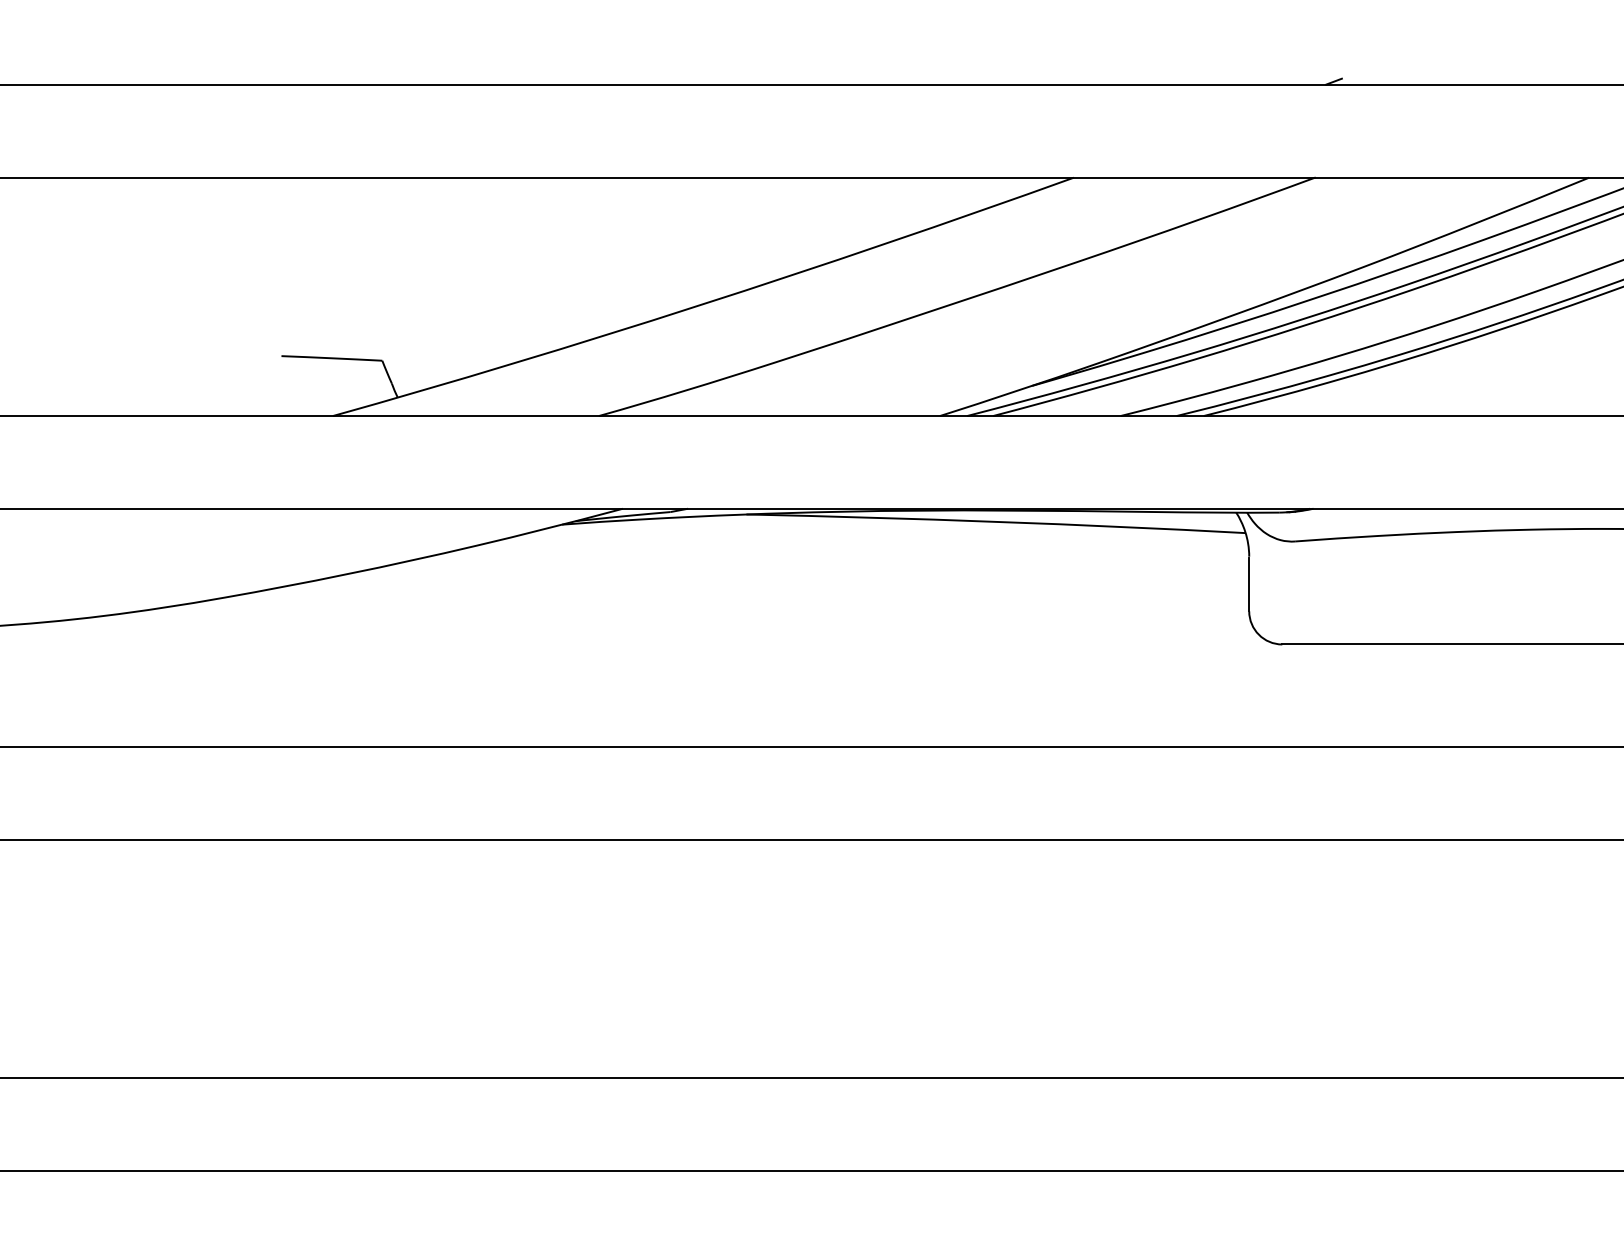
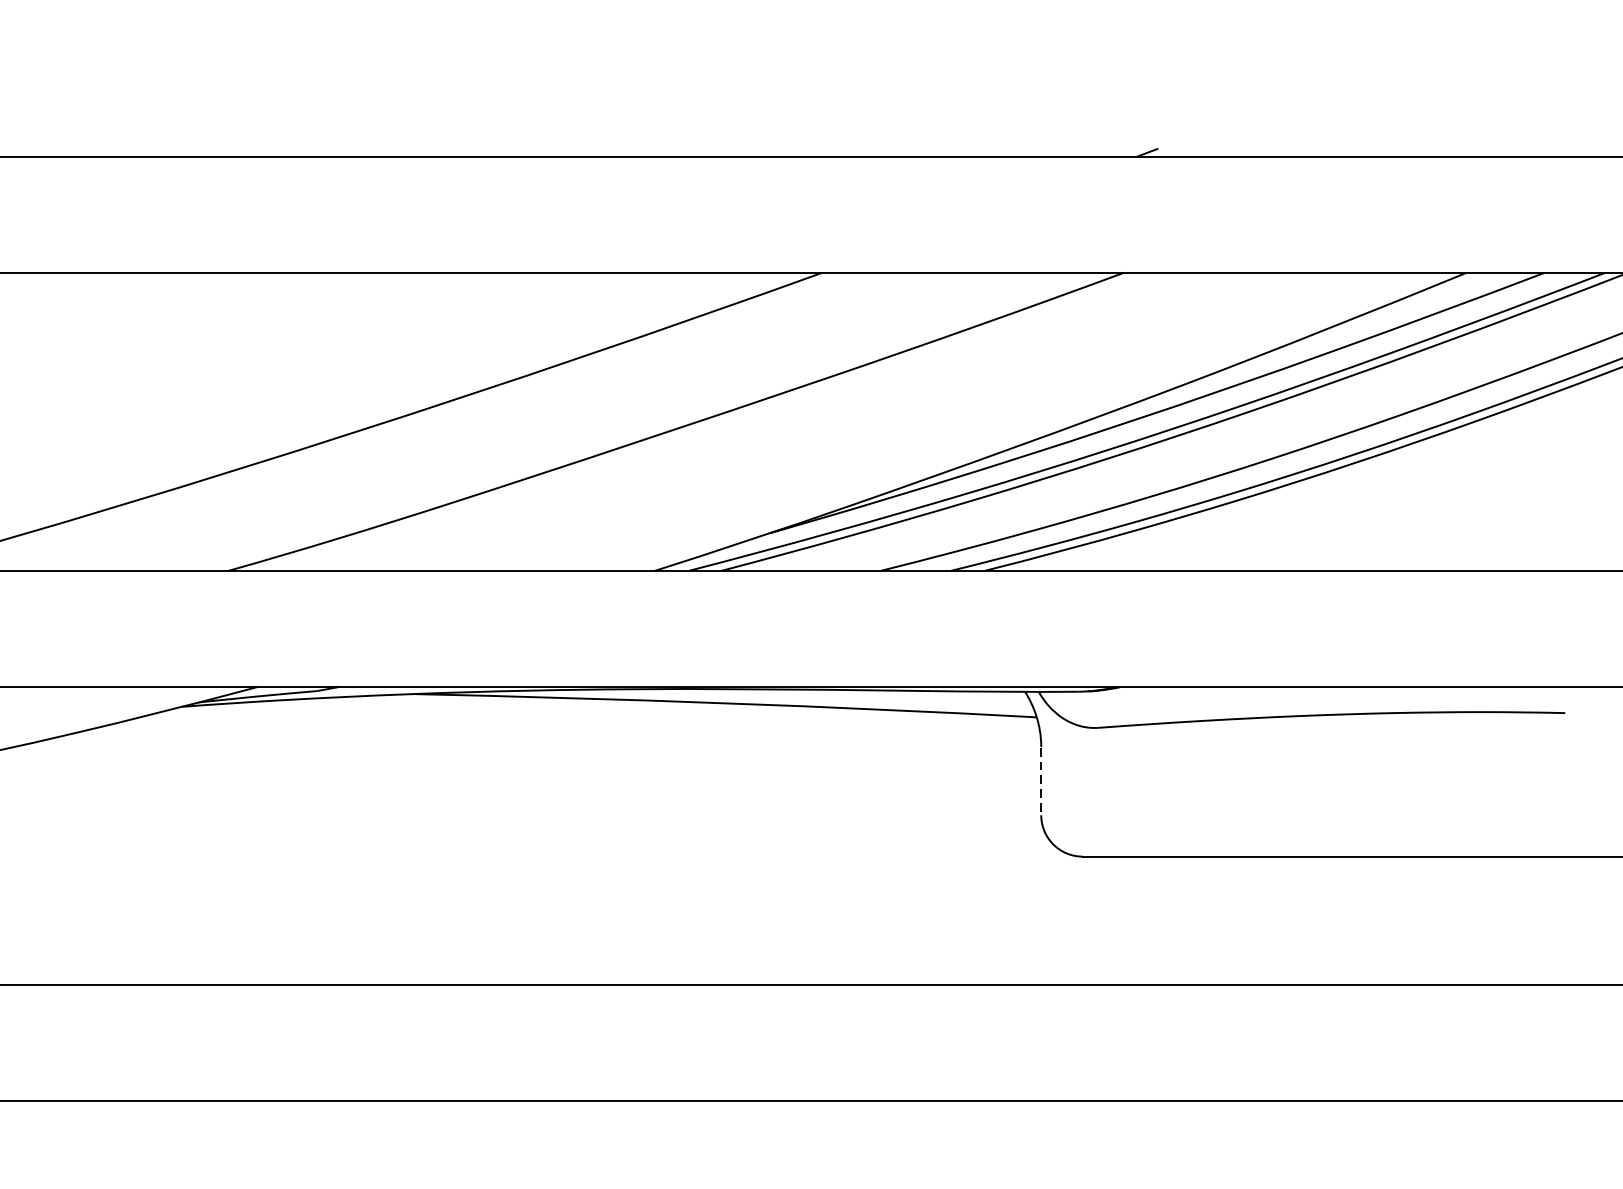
line: (1249, 584) -> (1041, 781), solid -> dashed

